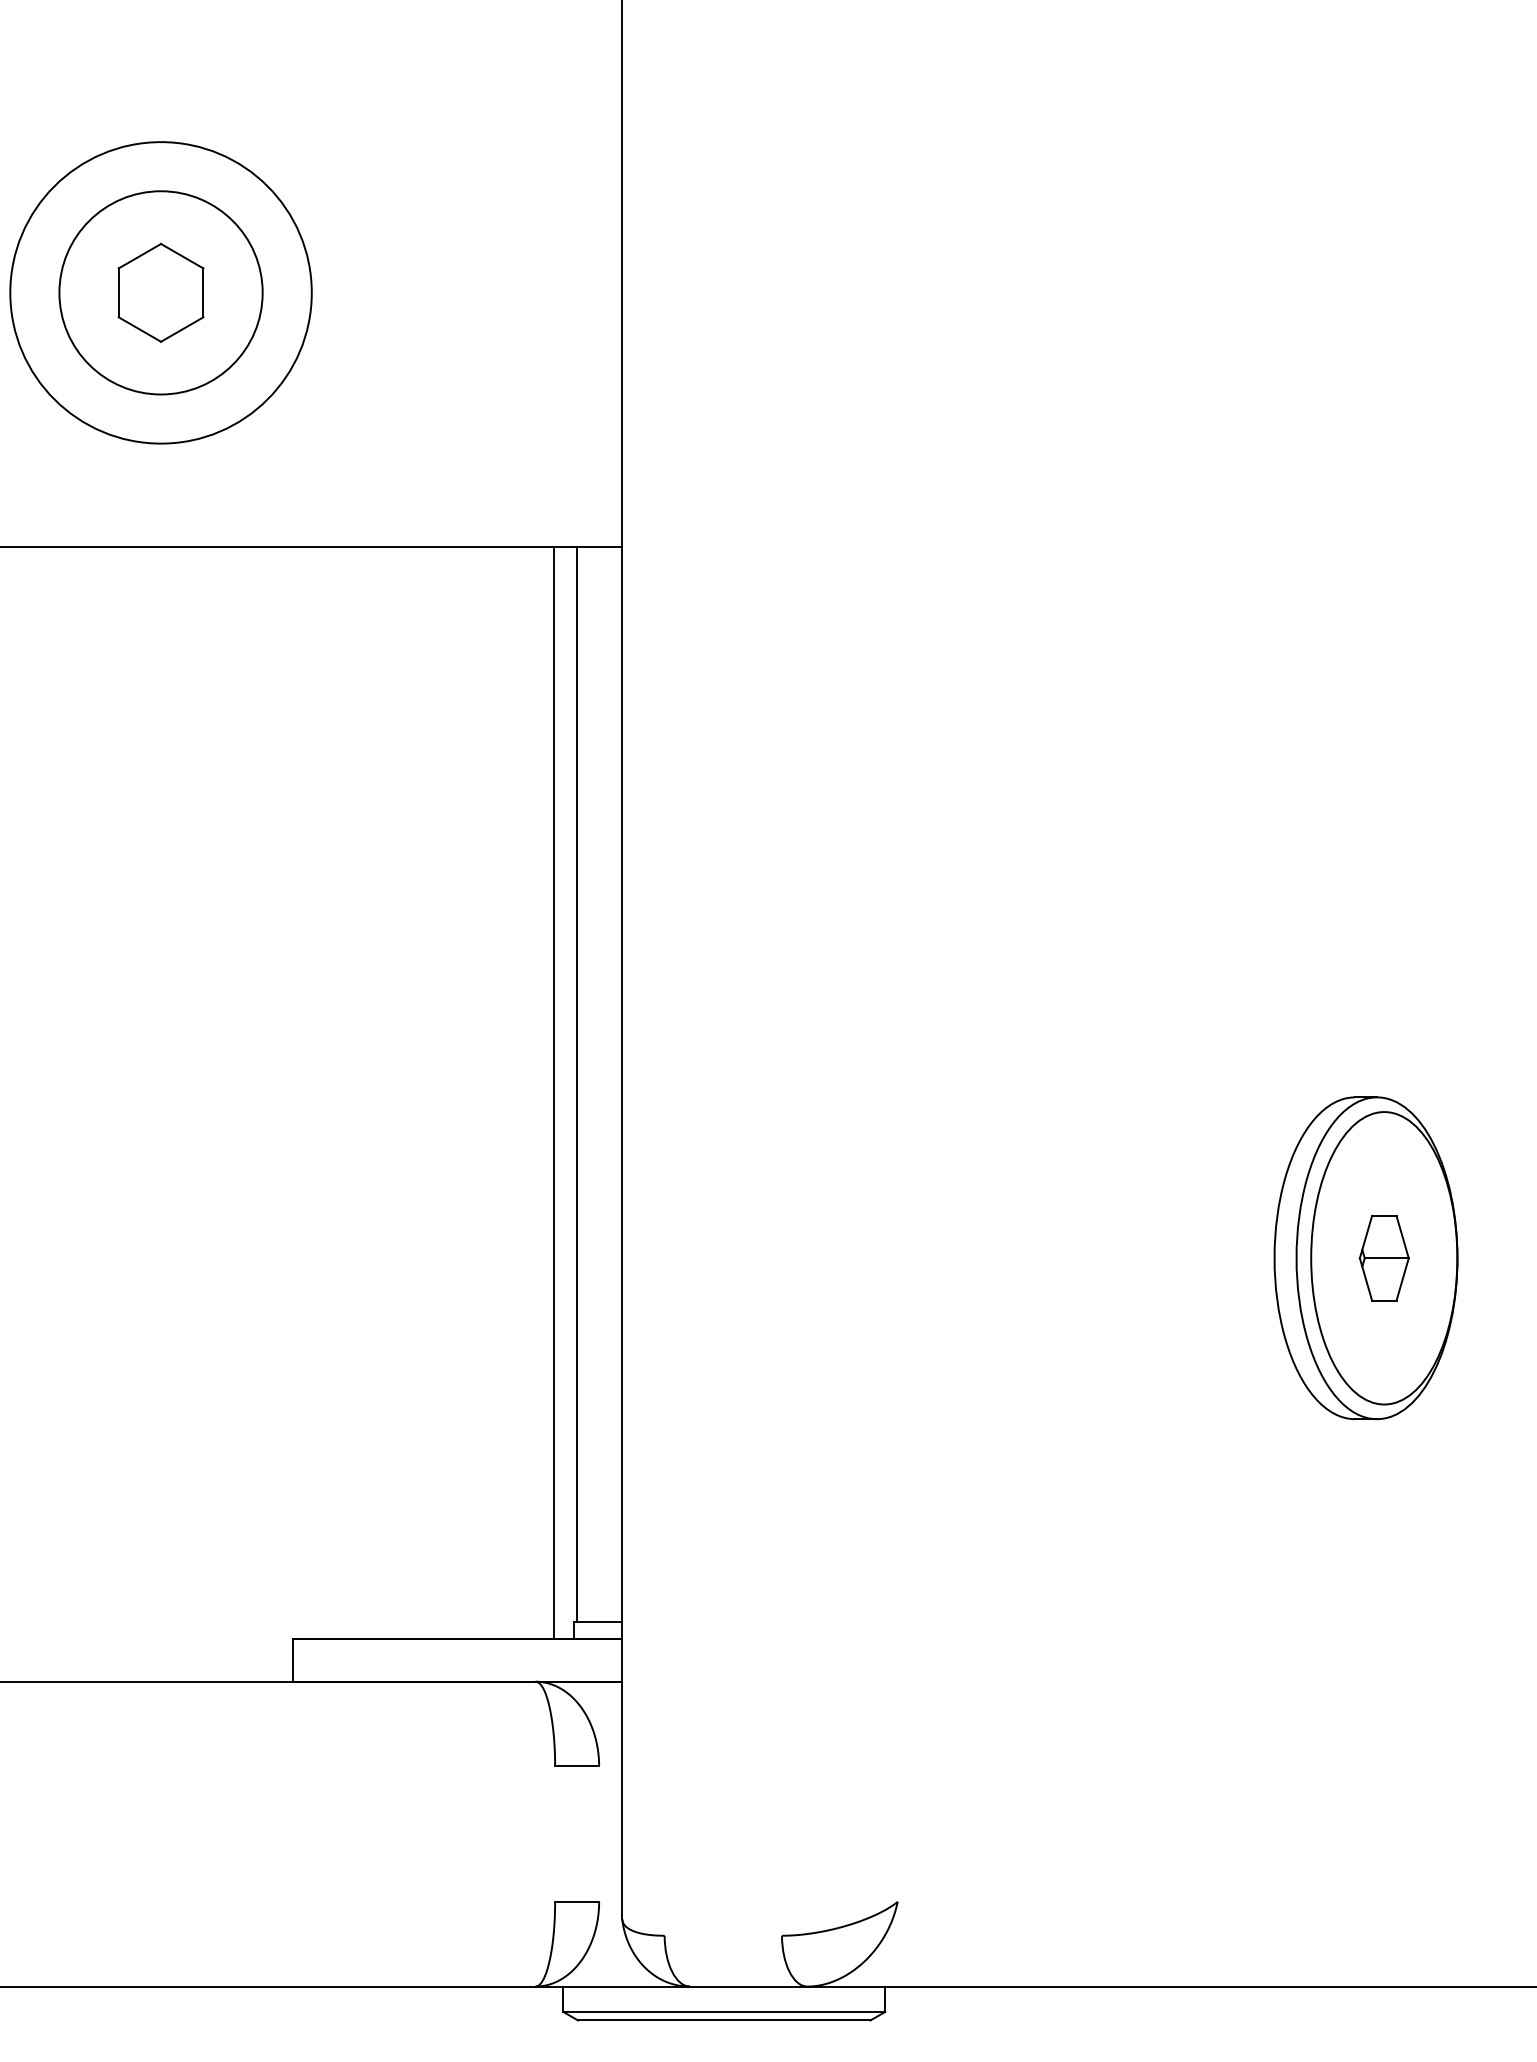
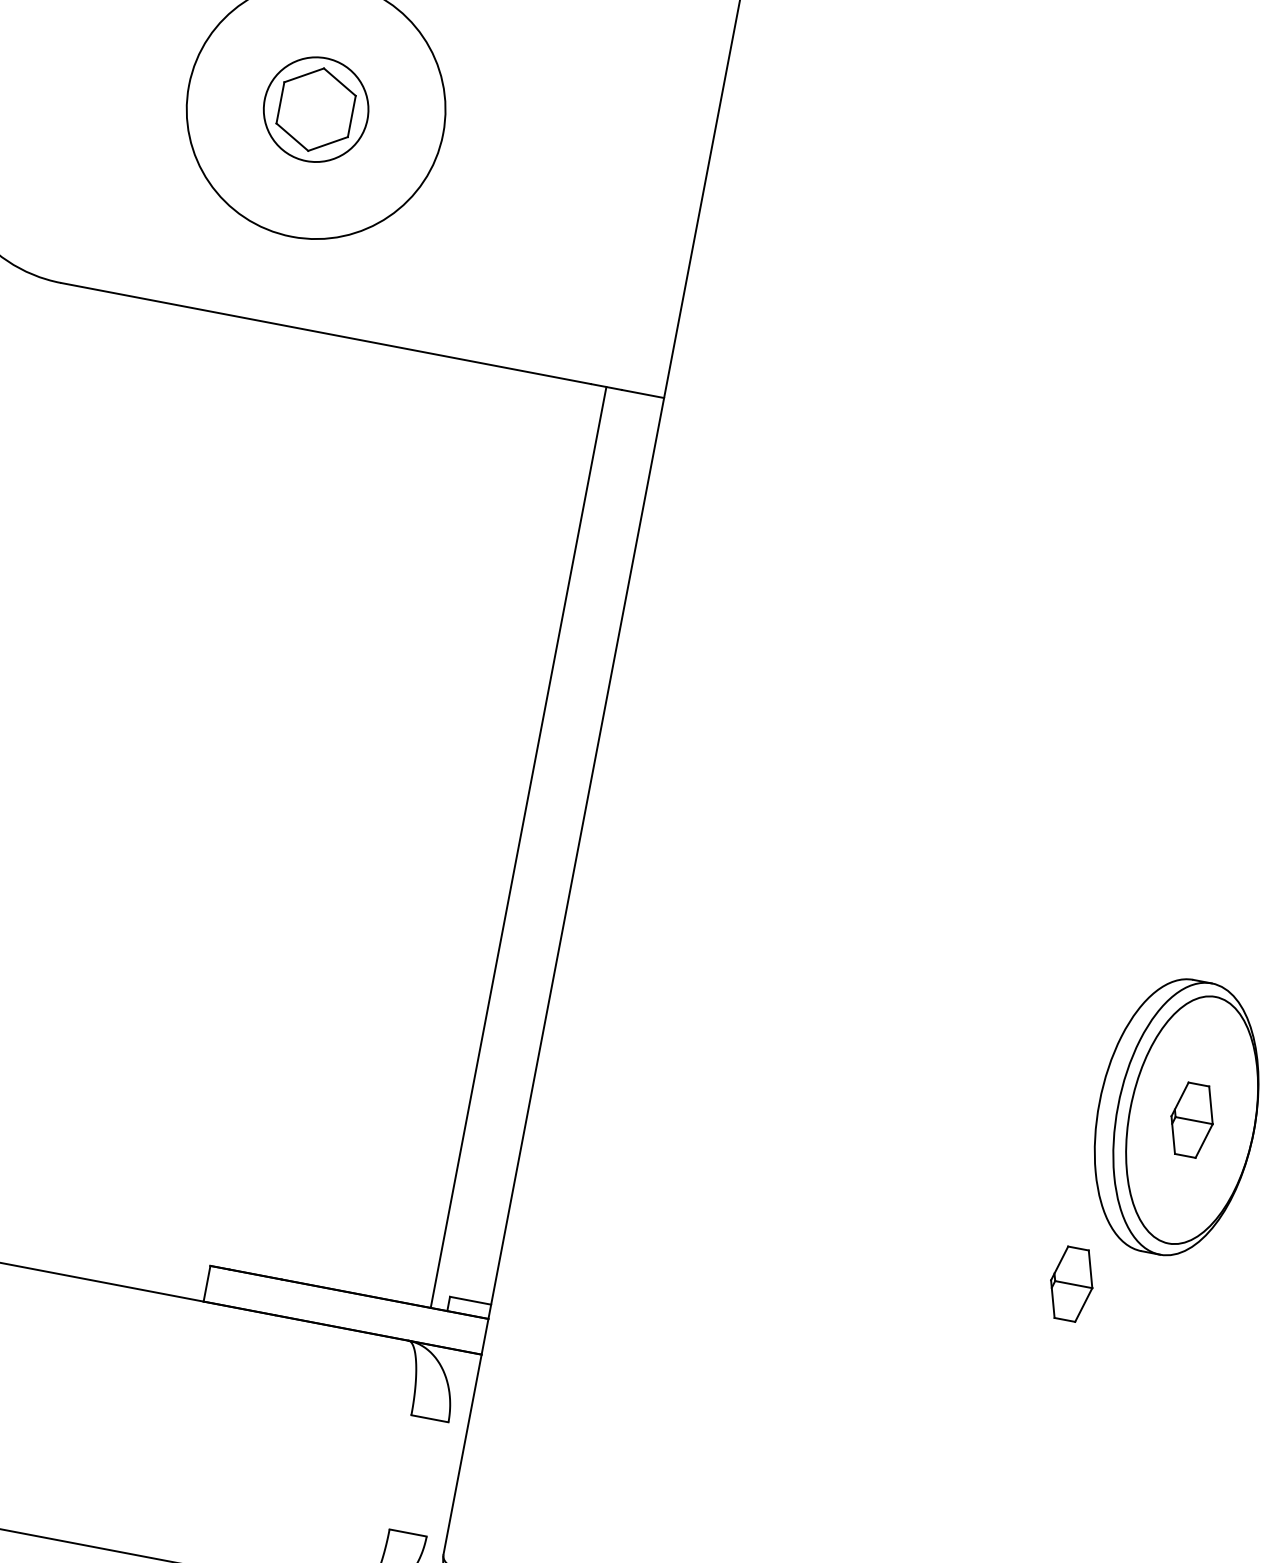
circle: (160, 292) -> (315, 109), size x0.6
line: (577, 1084) -> (539, 843), removed
part: (1281, 1472) -> (1070, 1284), added

